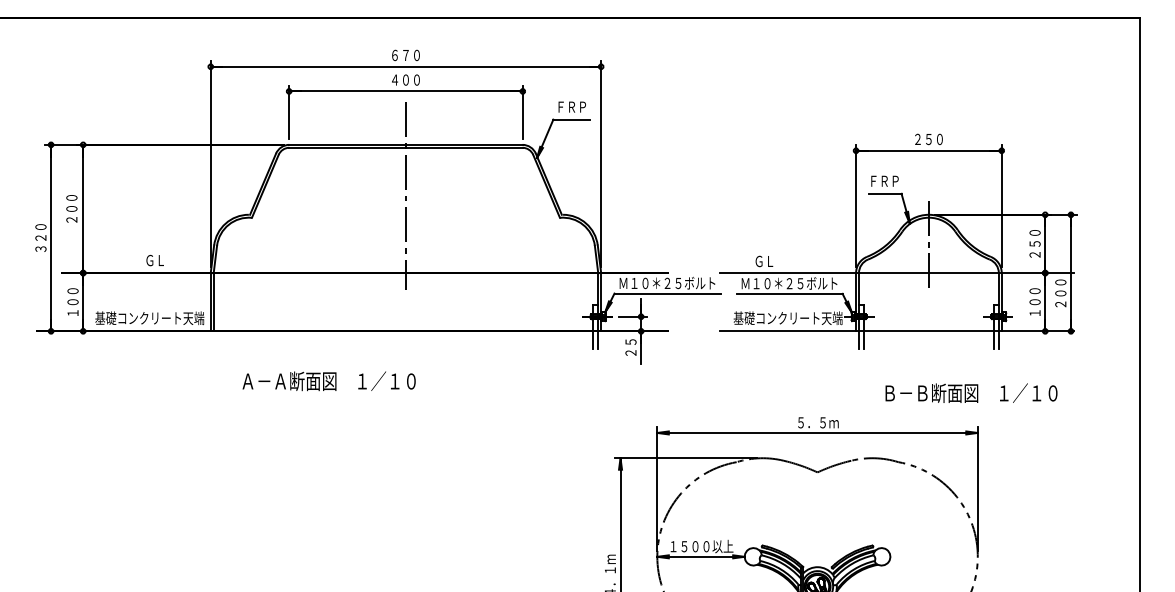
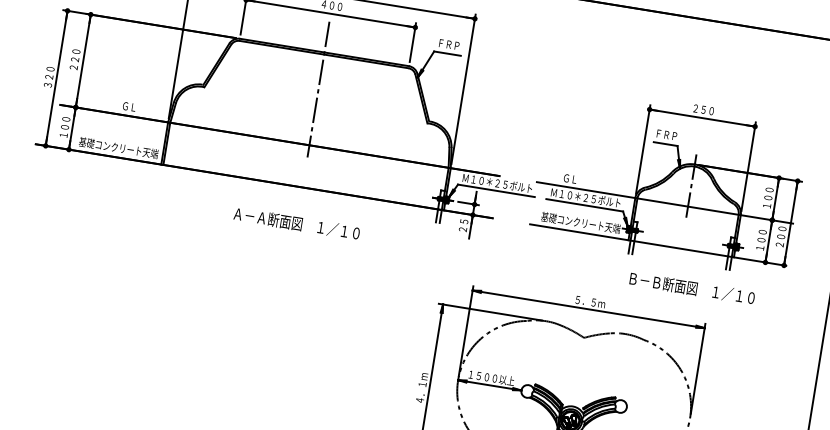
text: (71, 208) -> (74, 59), ２００ -> ２２０
text: (1034, 249) -> (767, 201), ２５０ -> １００
text: (328, 381) -> (296, 223), moved
text: (971, 392) -> (692, 287), moved

